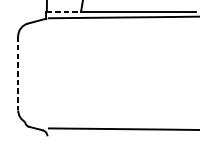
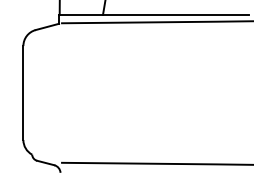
line: (64, 11) -> (81, 14), dashed -> solid
line: (18, 73) -> (23, 93), dashed -> solid

